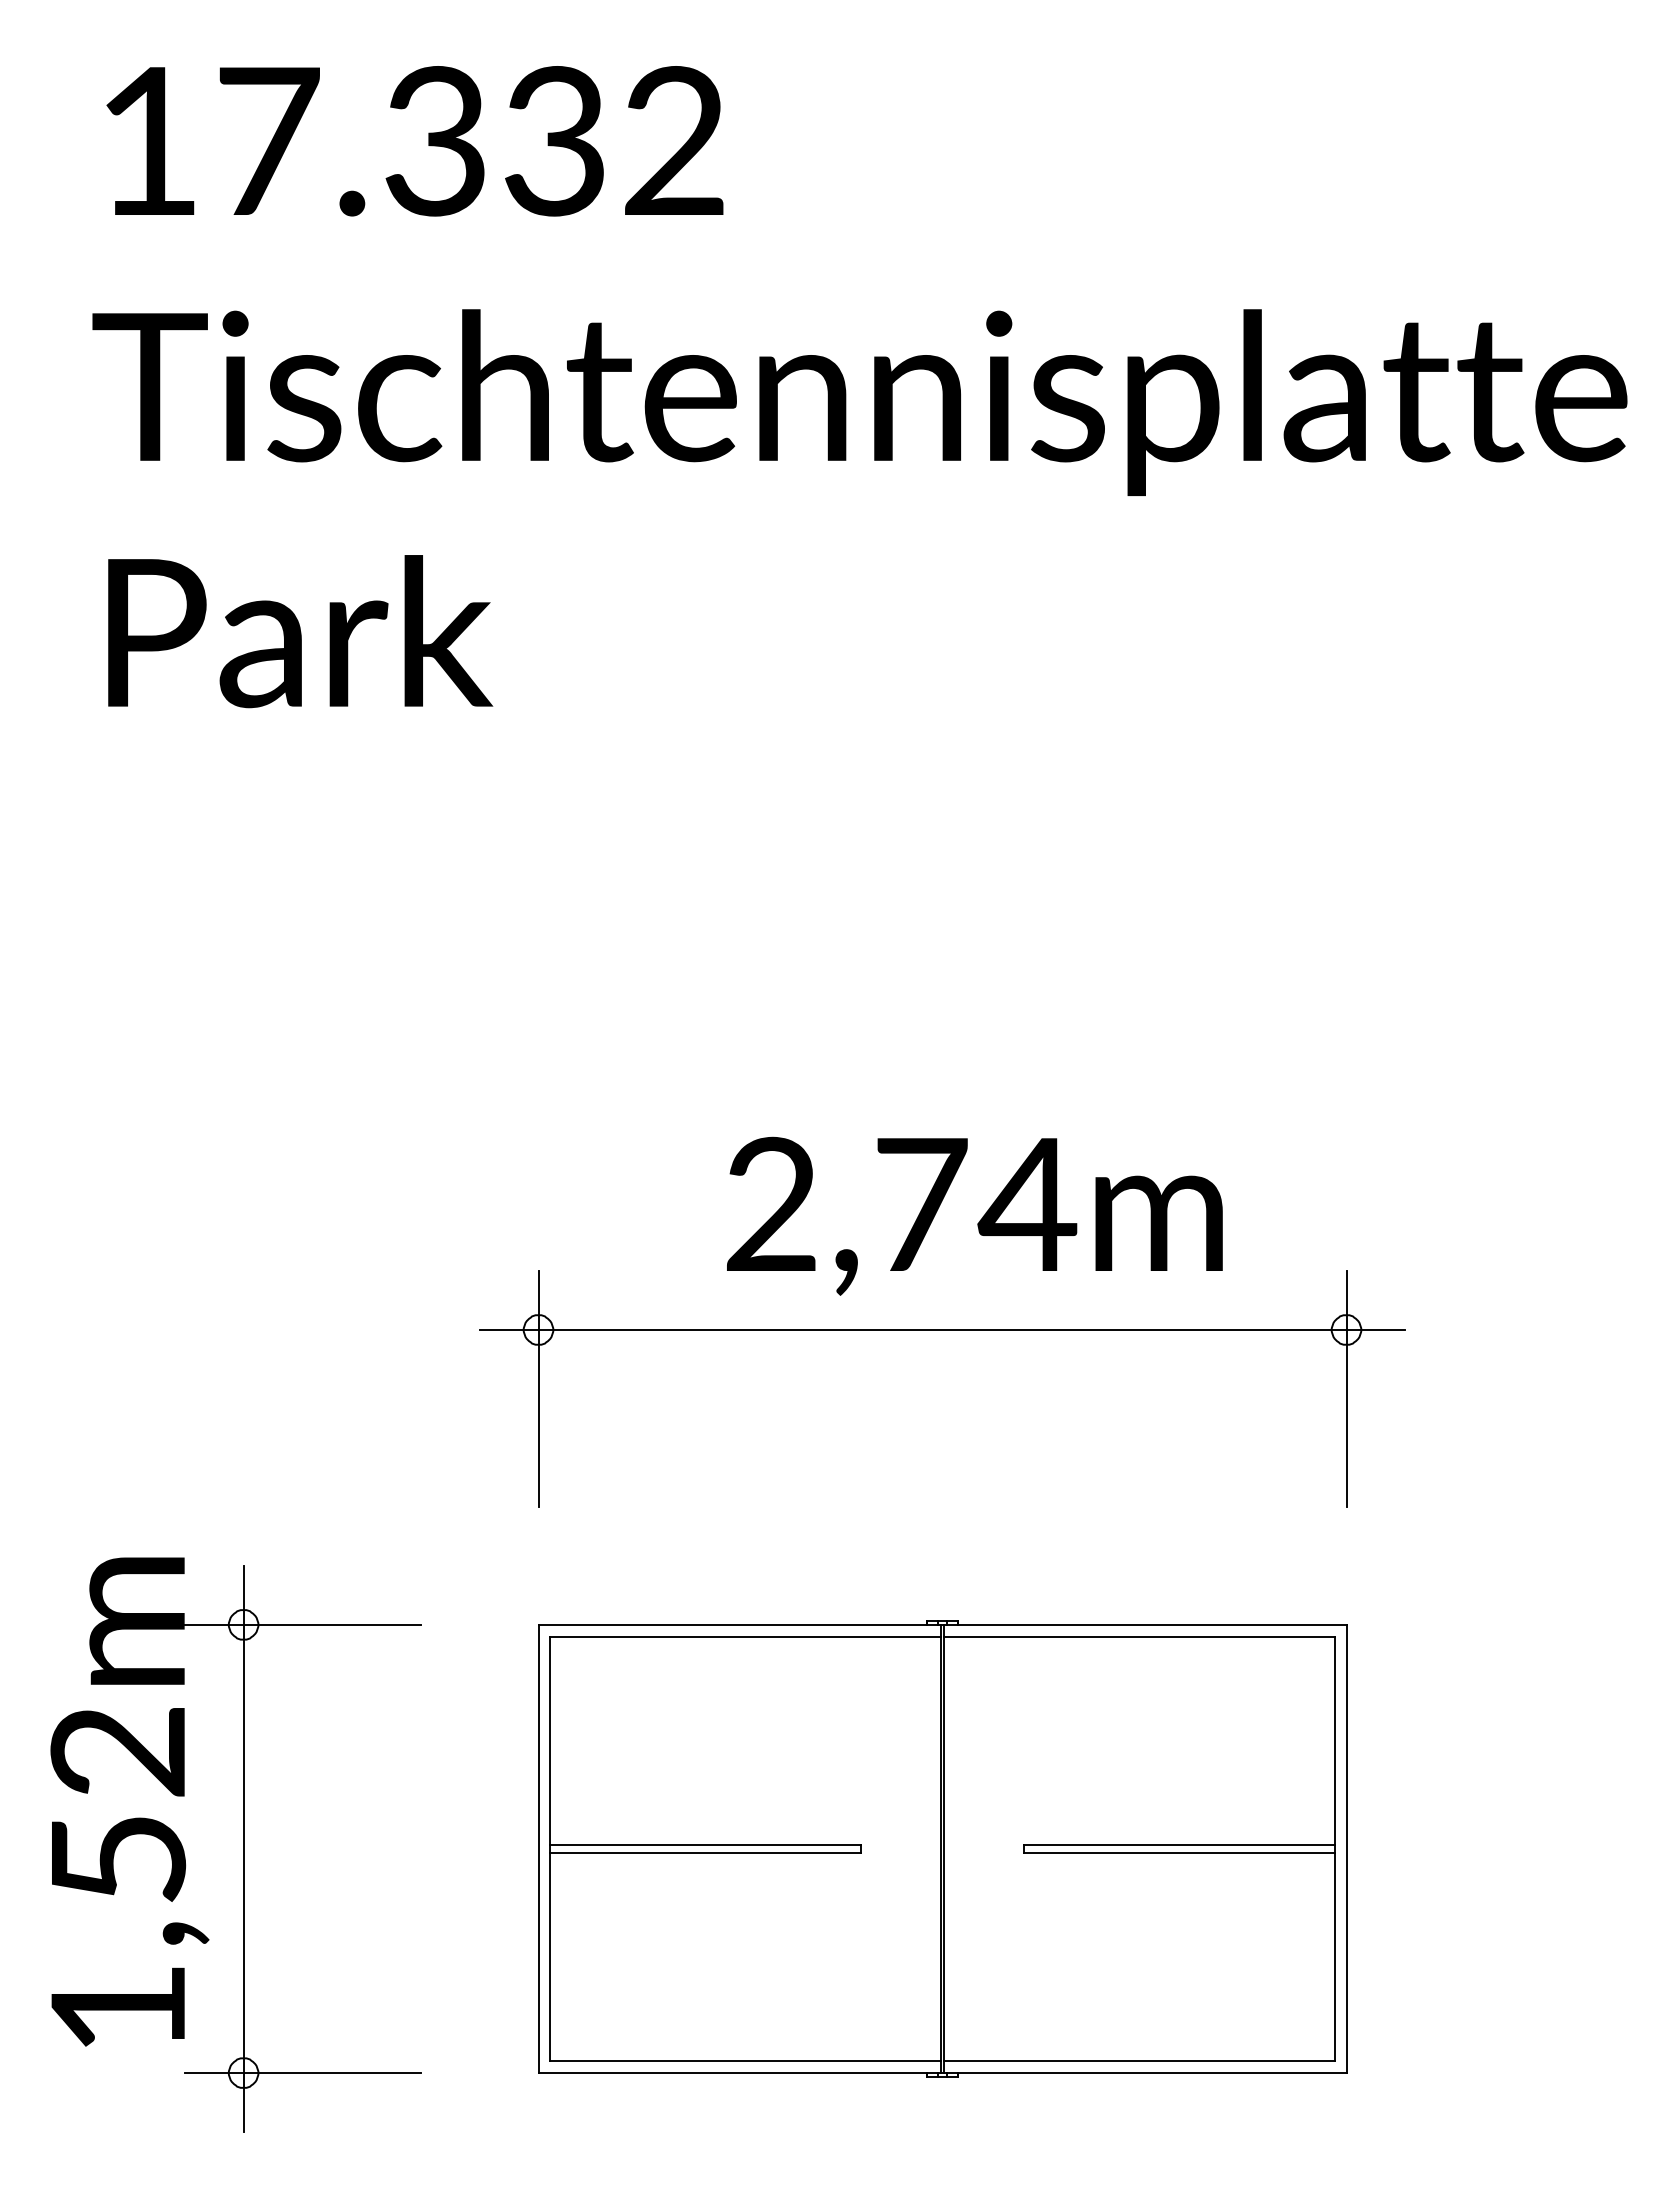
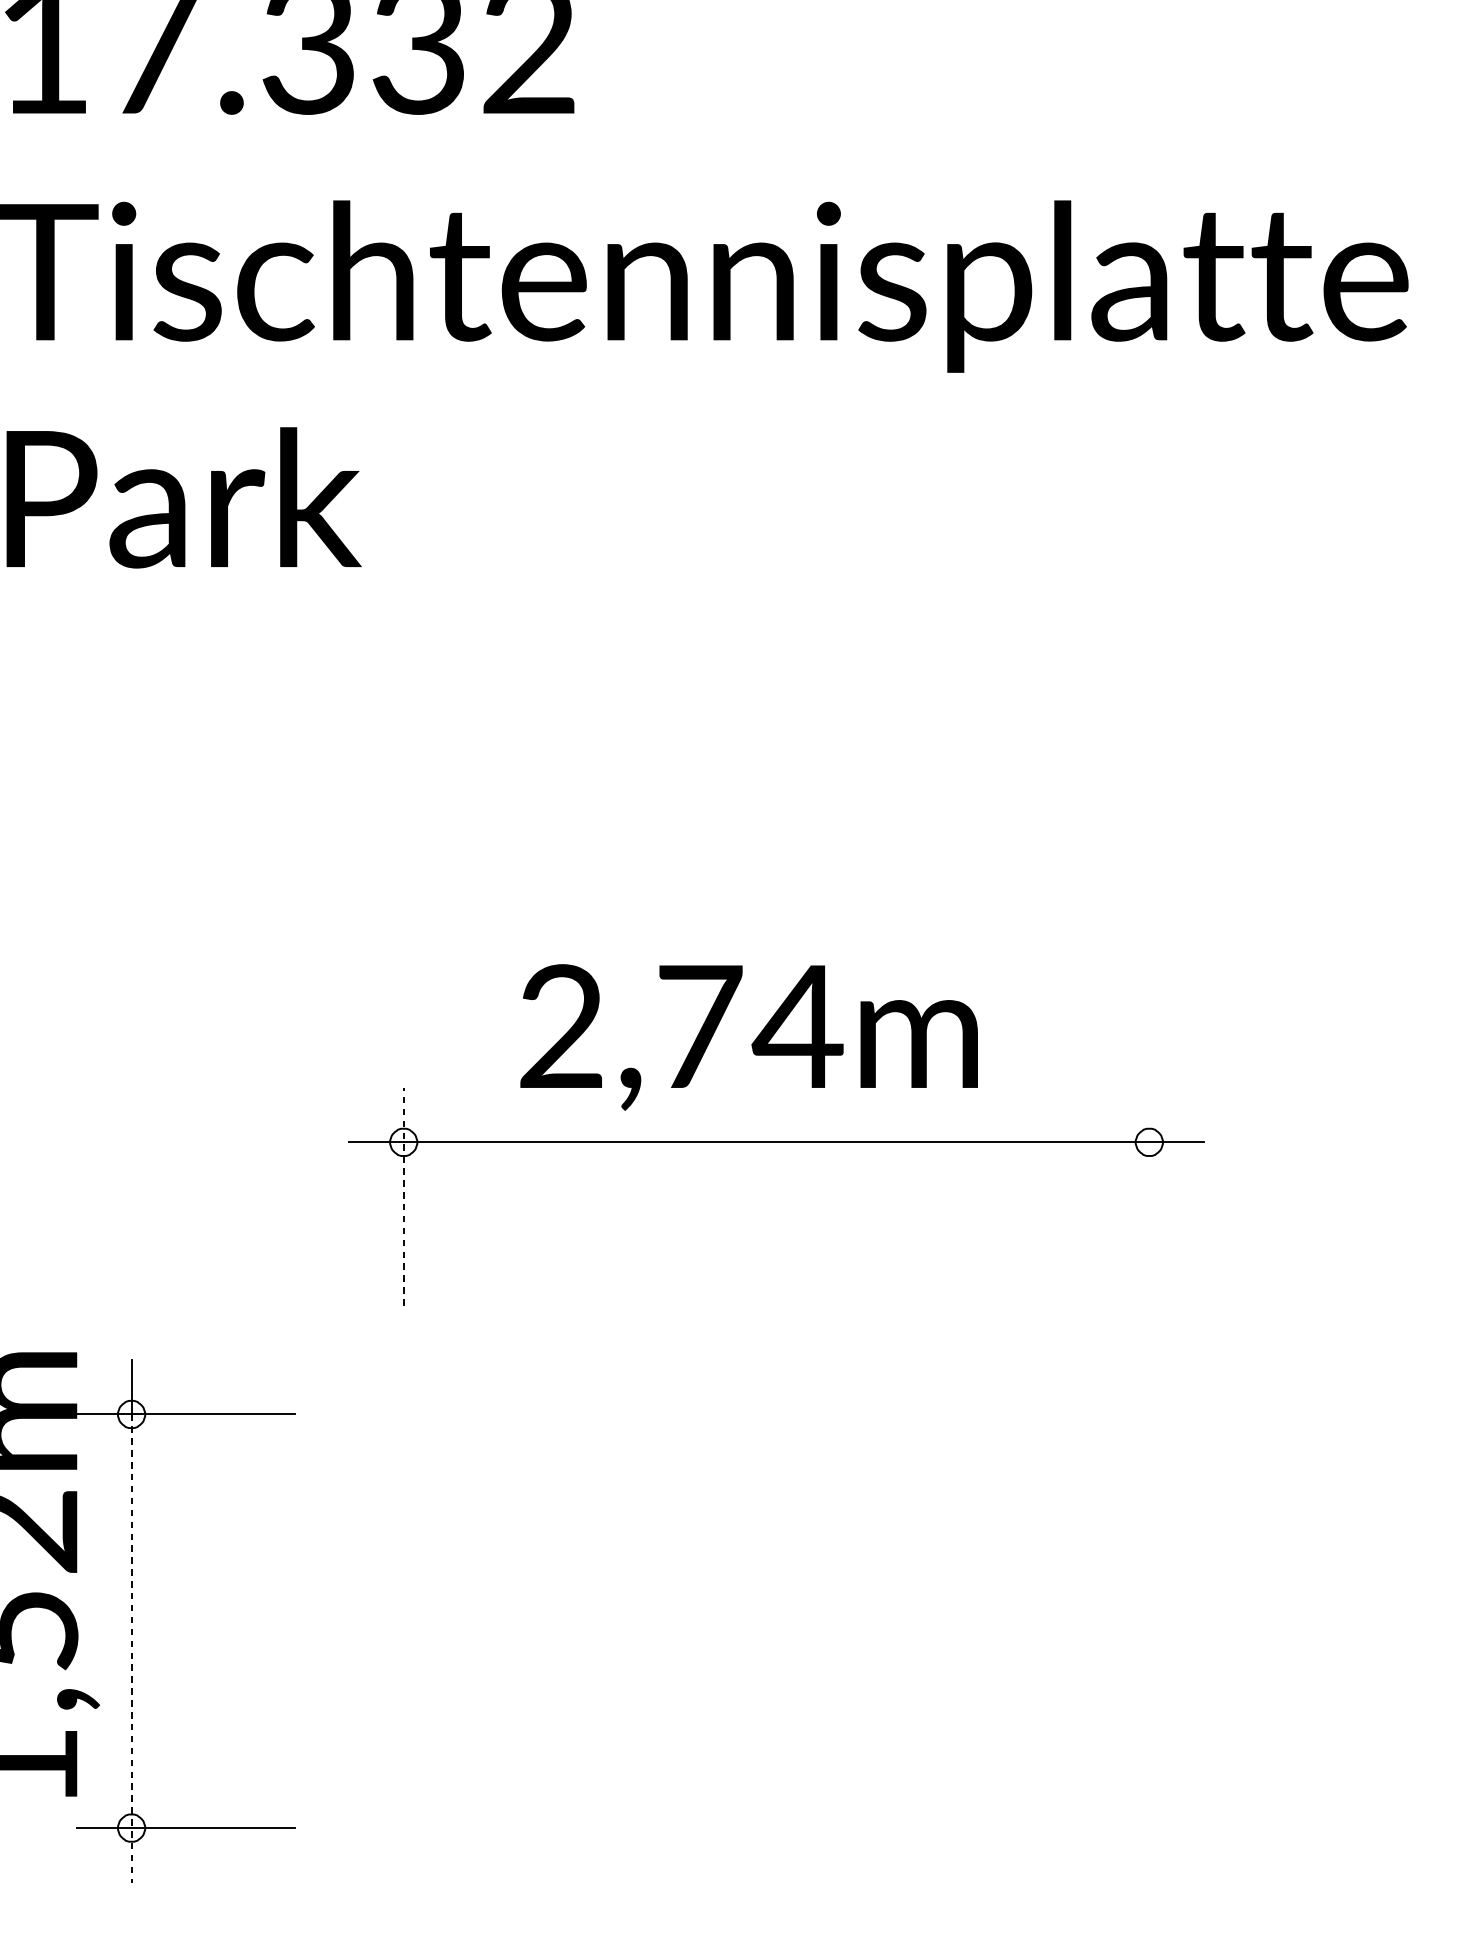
text: (974, 1215) -> (748, 1036), moved
line: (538, 1388) -> (403, 1196), solid -> dashed
line: (1346, 1388) -> (1149, 1196), removed
part: (942, 1848) -> (776, 1620), removed
line: (243, 1878) -> (131, 1648), solid -> dashed

